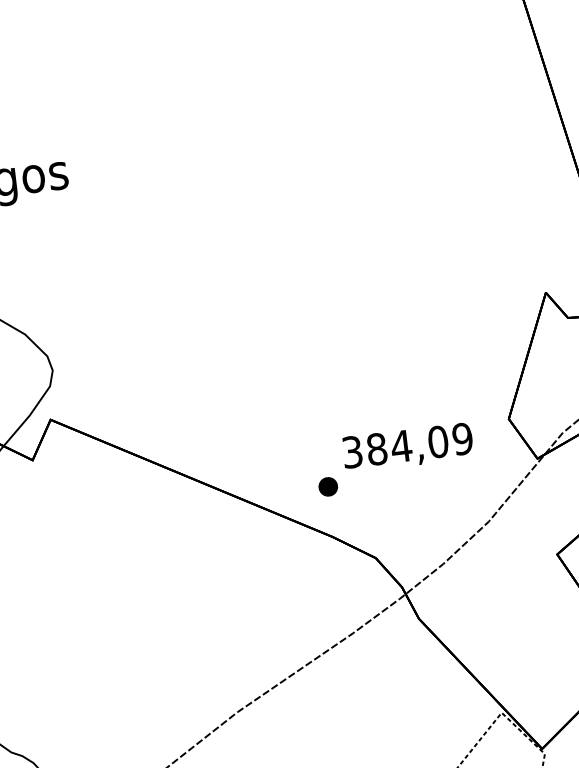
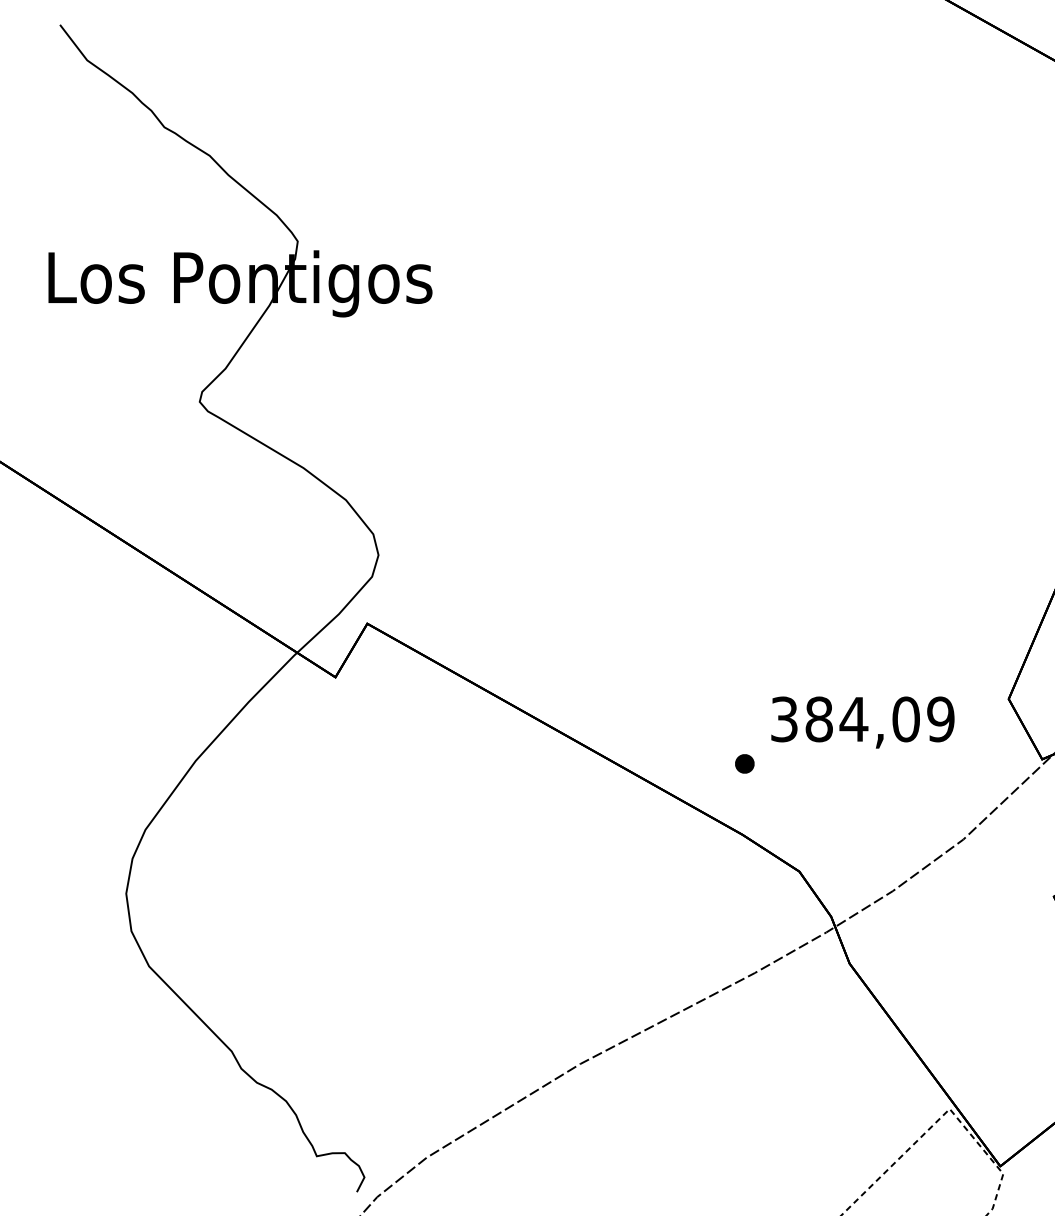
part: (328, 486) -> (744, 763), size x0.71

